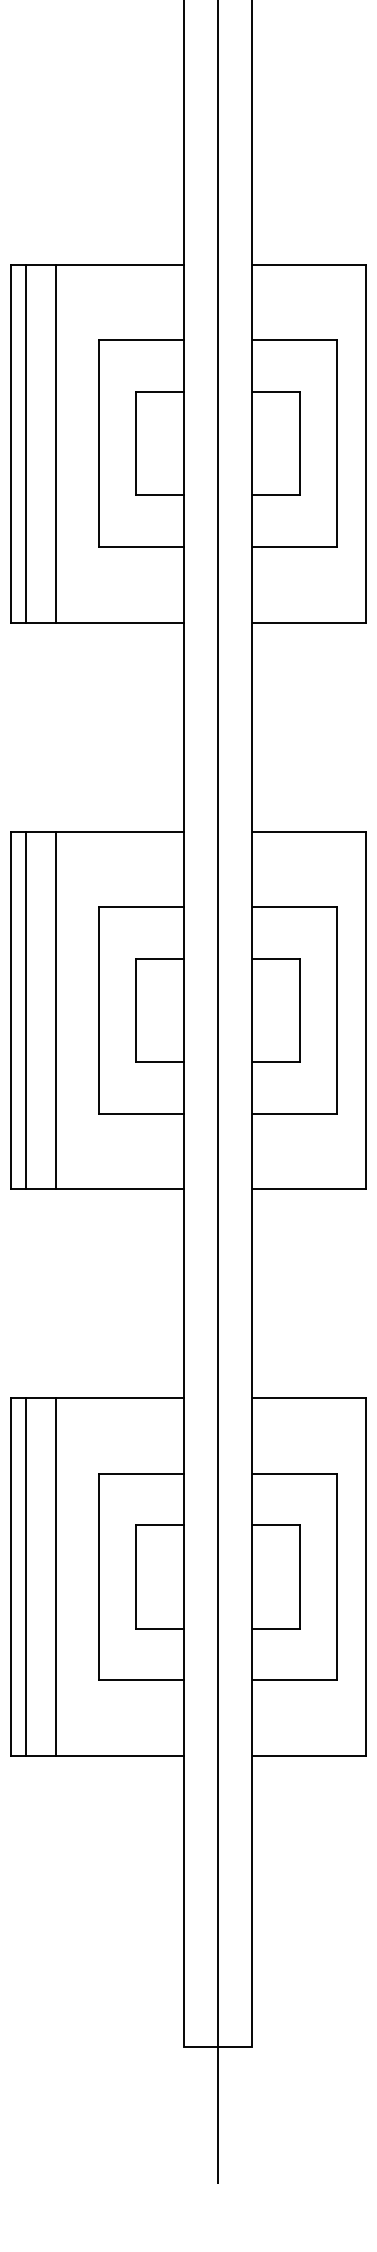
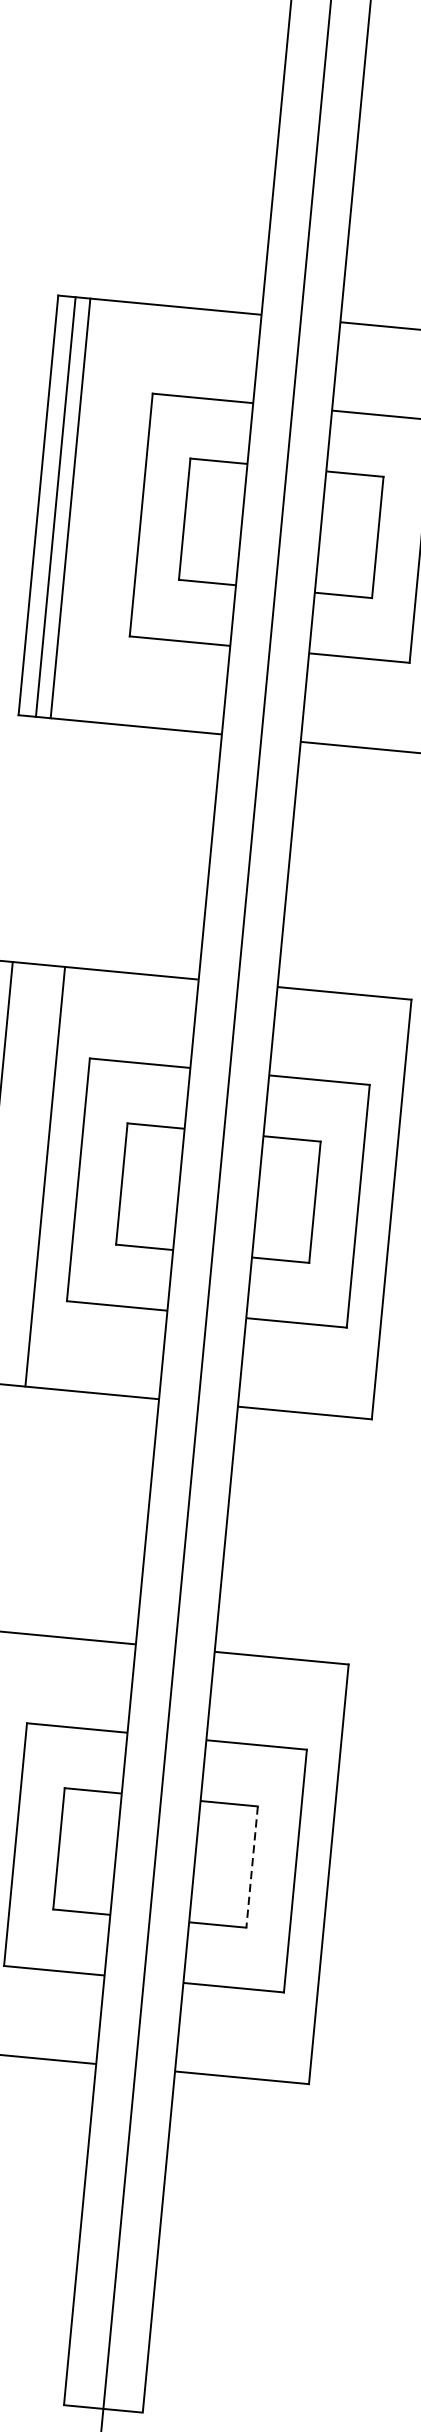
line: (55, 443) -> (70, 508), moved
line: (55, 1010) -> (45, 1176), moved
line: (300, 1577) -> (252, 1867), solid -> dashed

